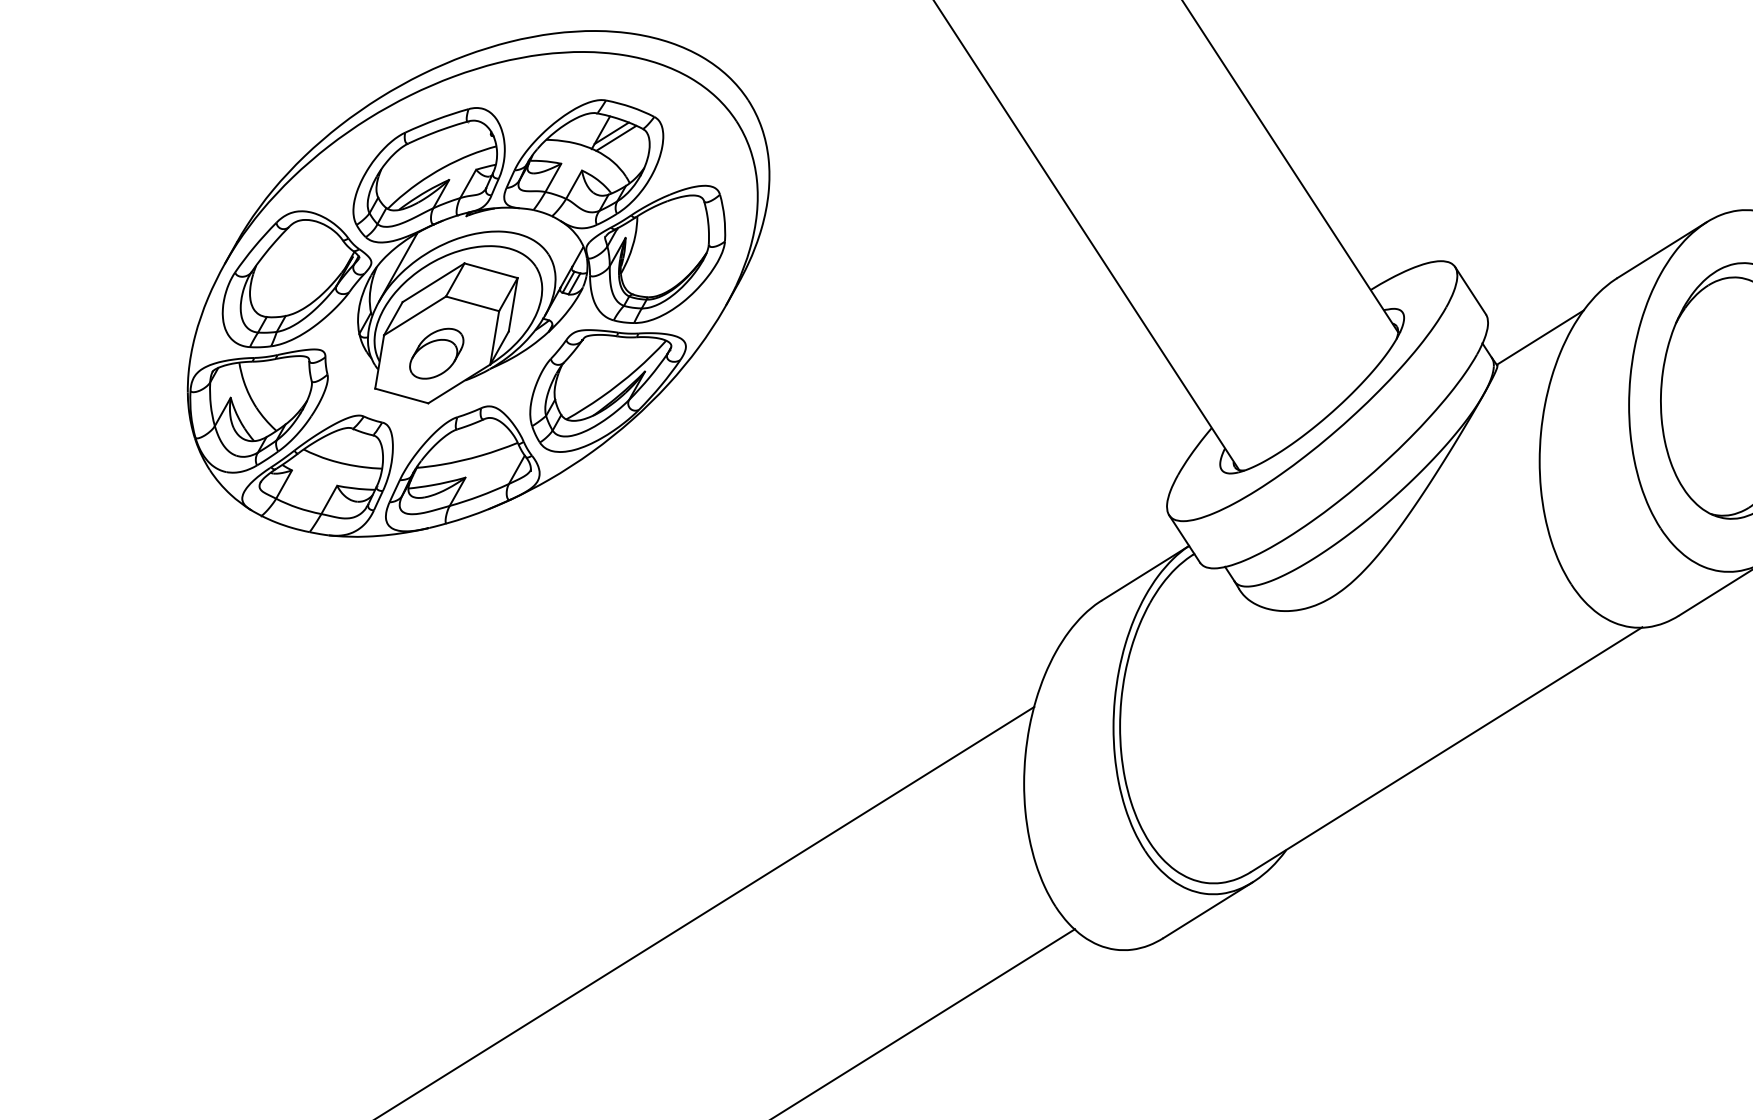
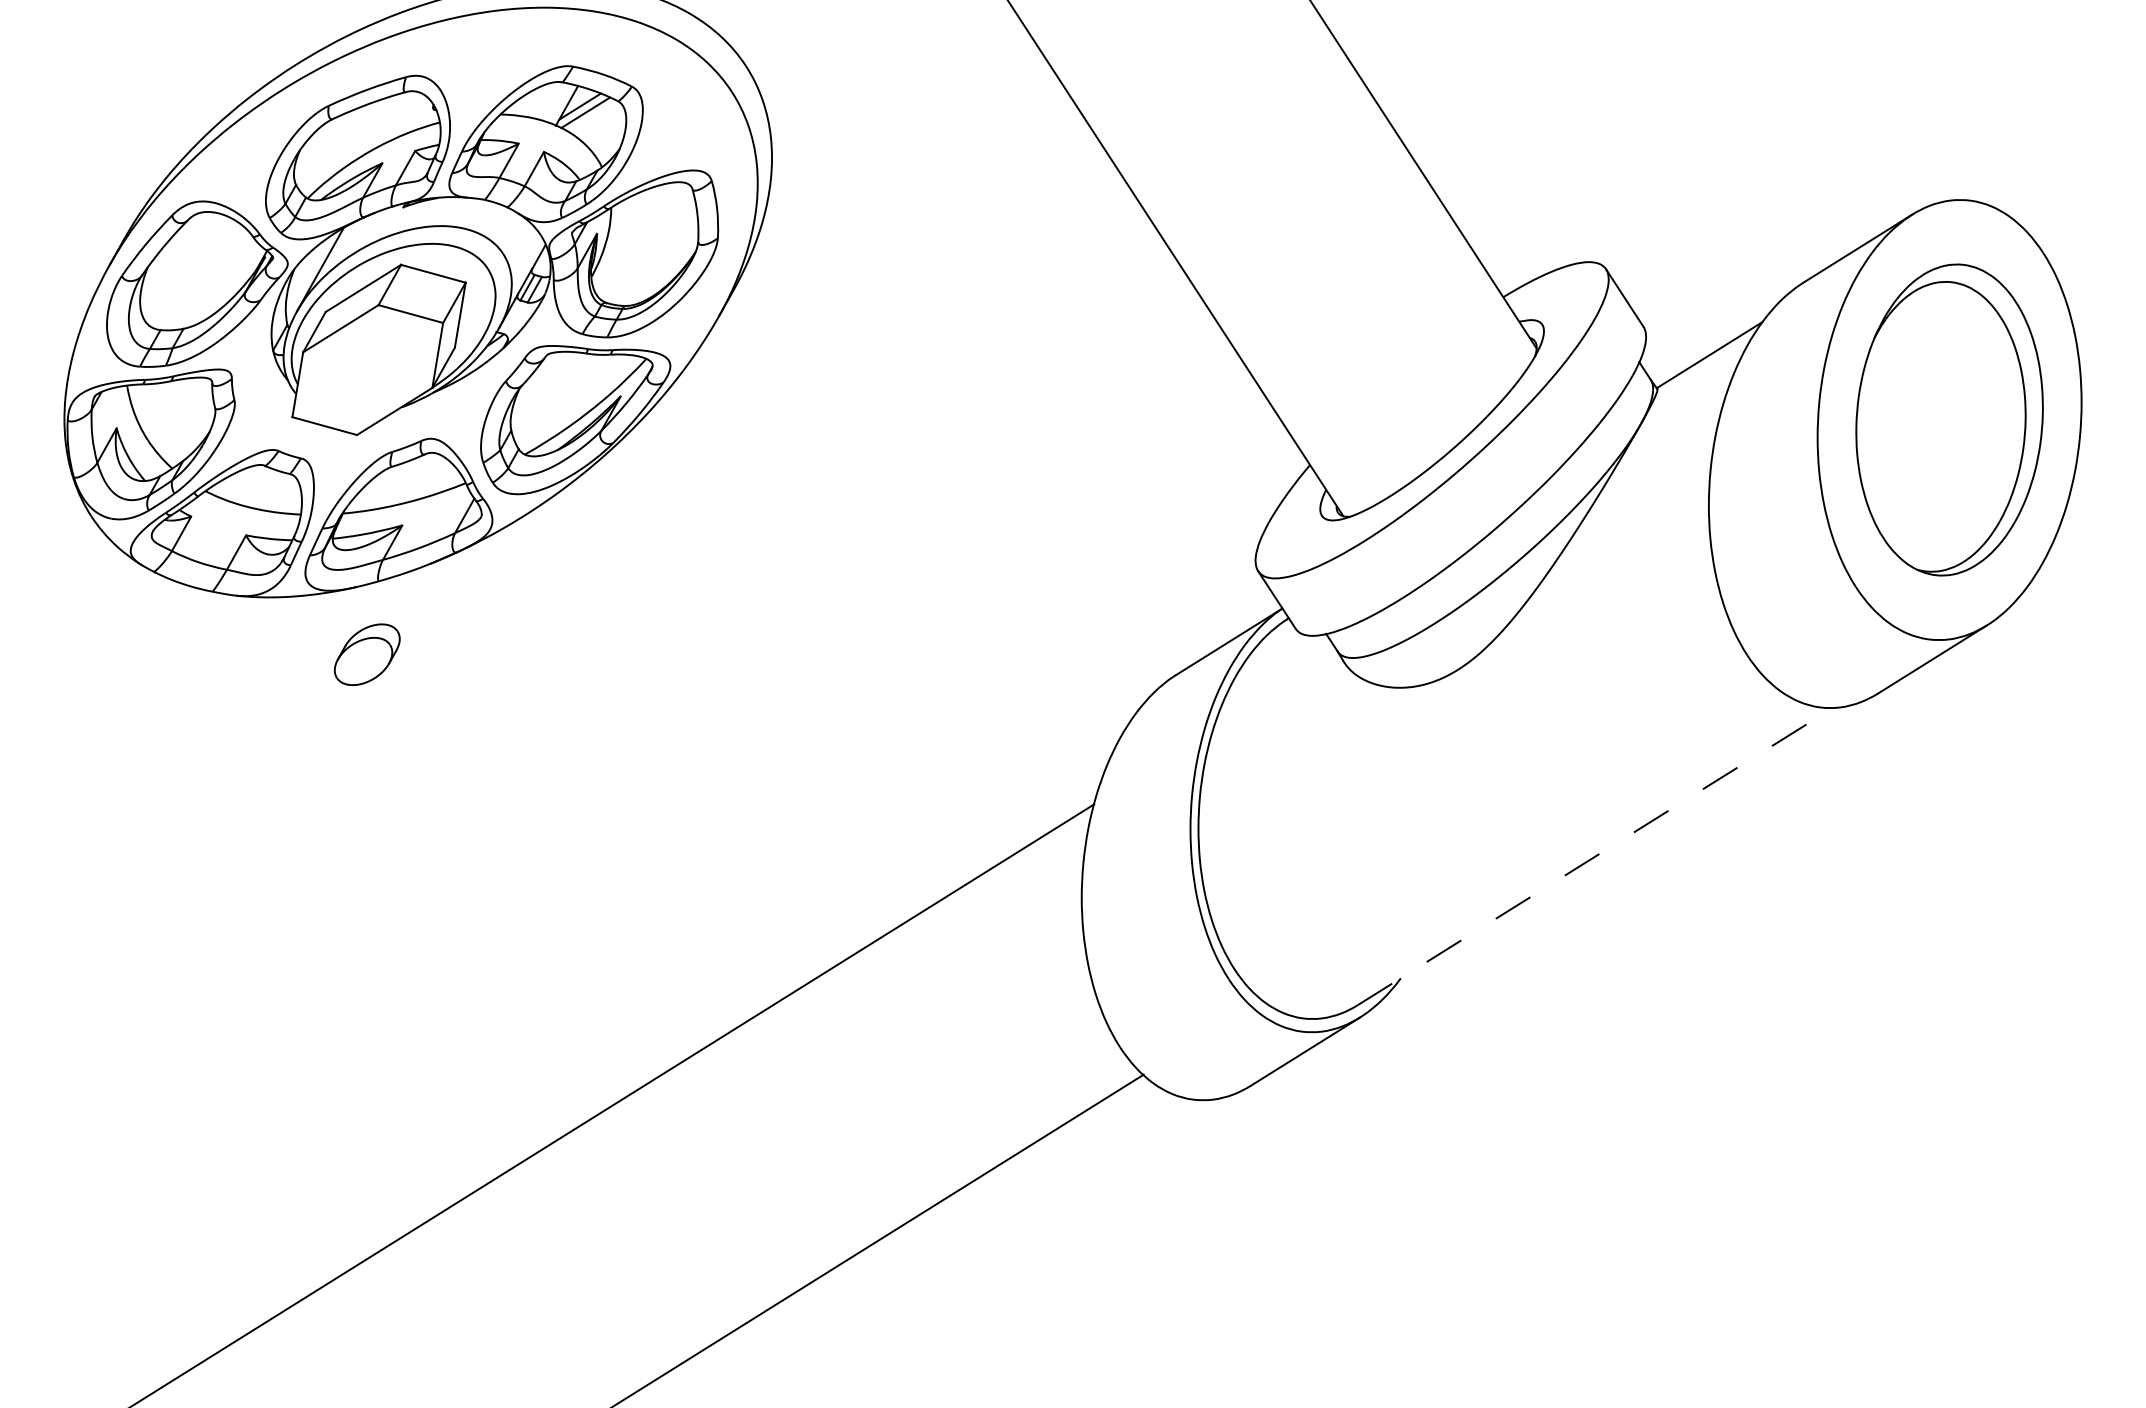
part: (436, 353) -> (366, 654), moved
line: (1446, 749) -> (1595, 856), solid -> dashed

